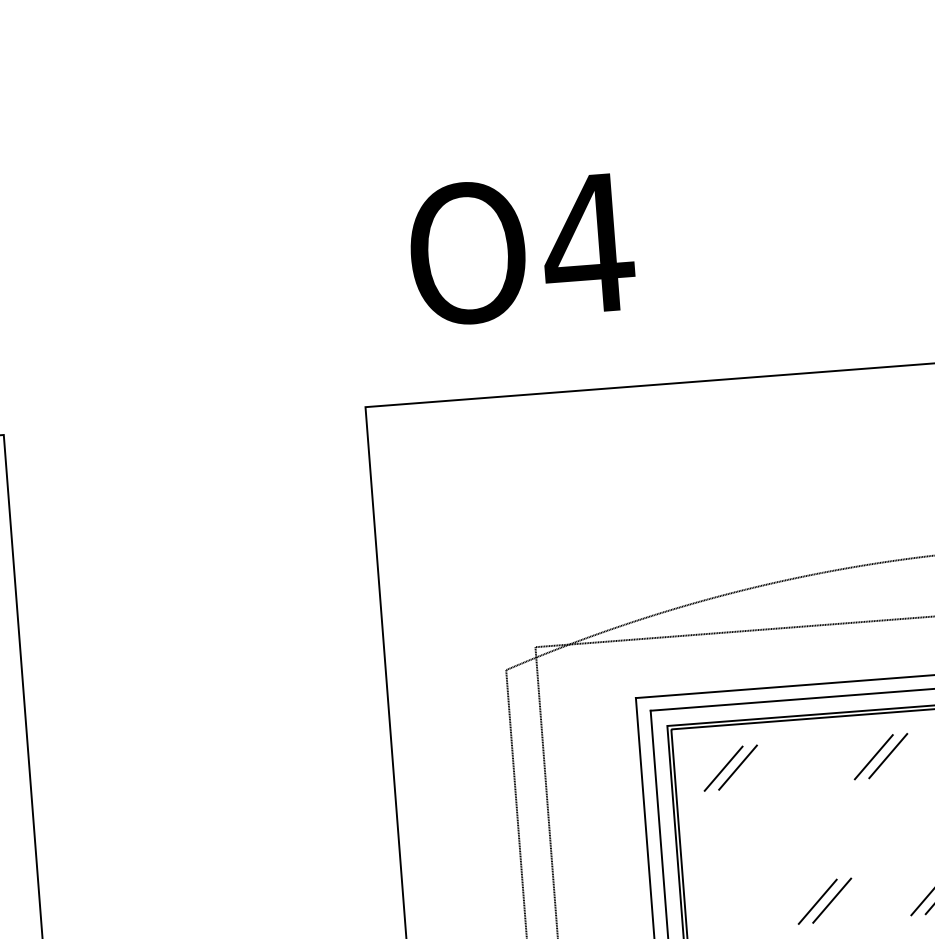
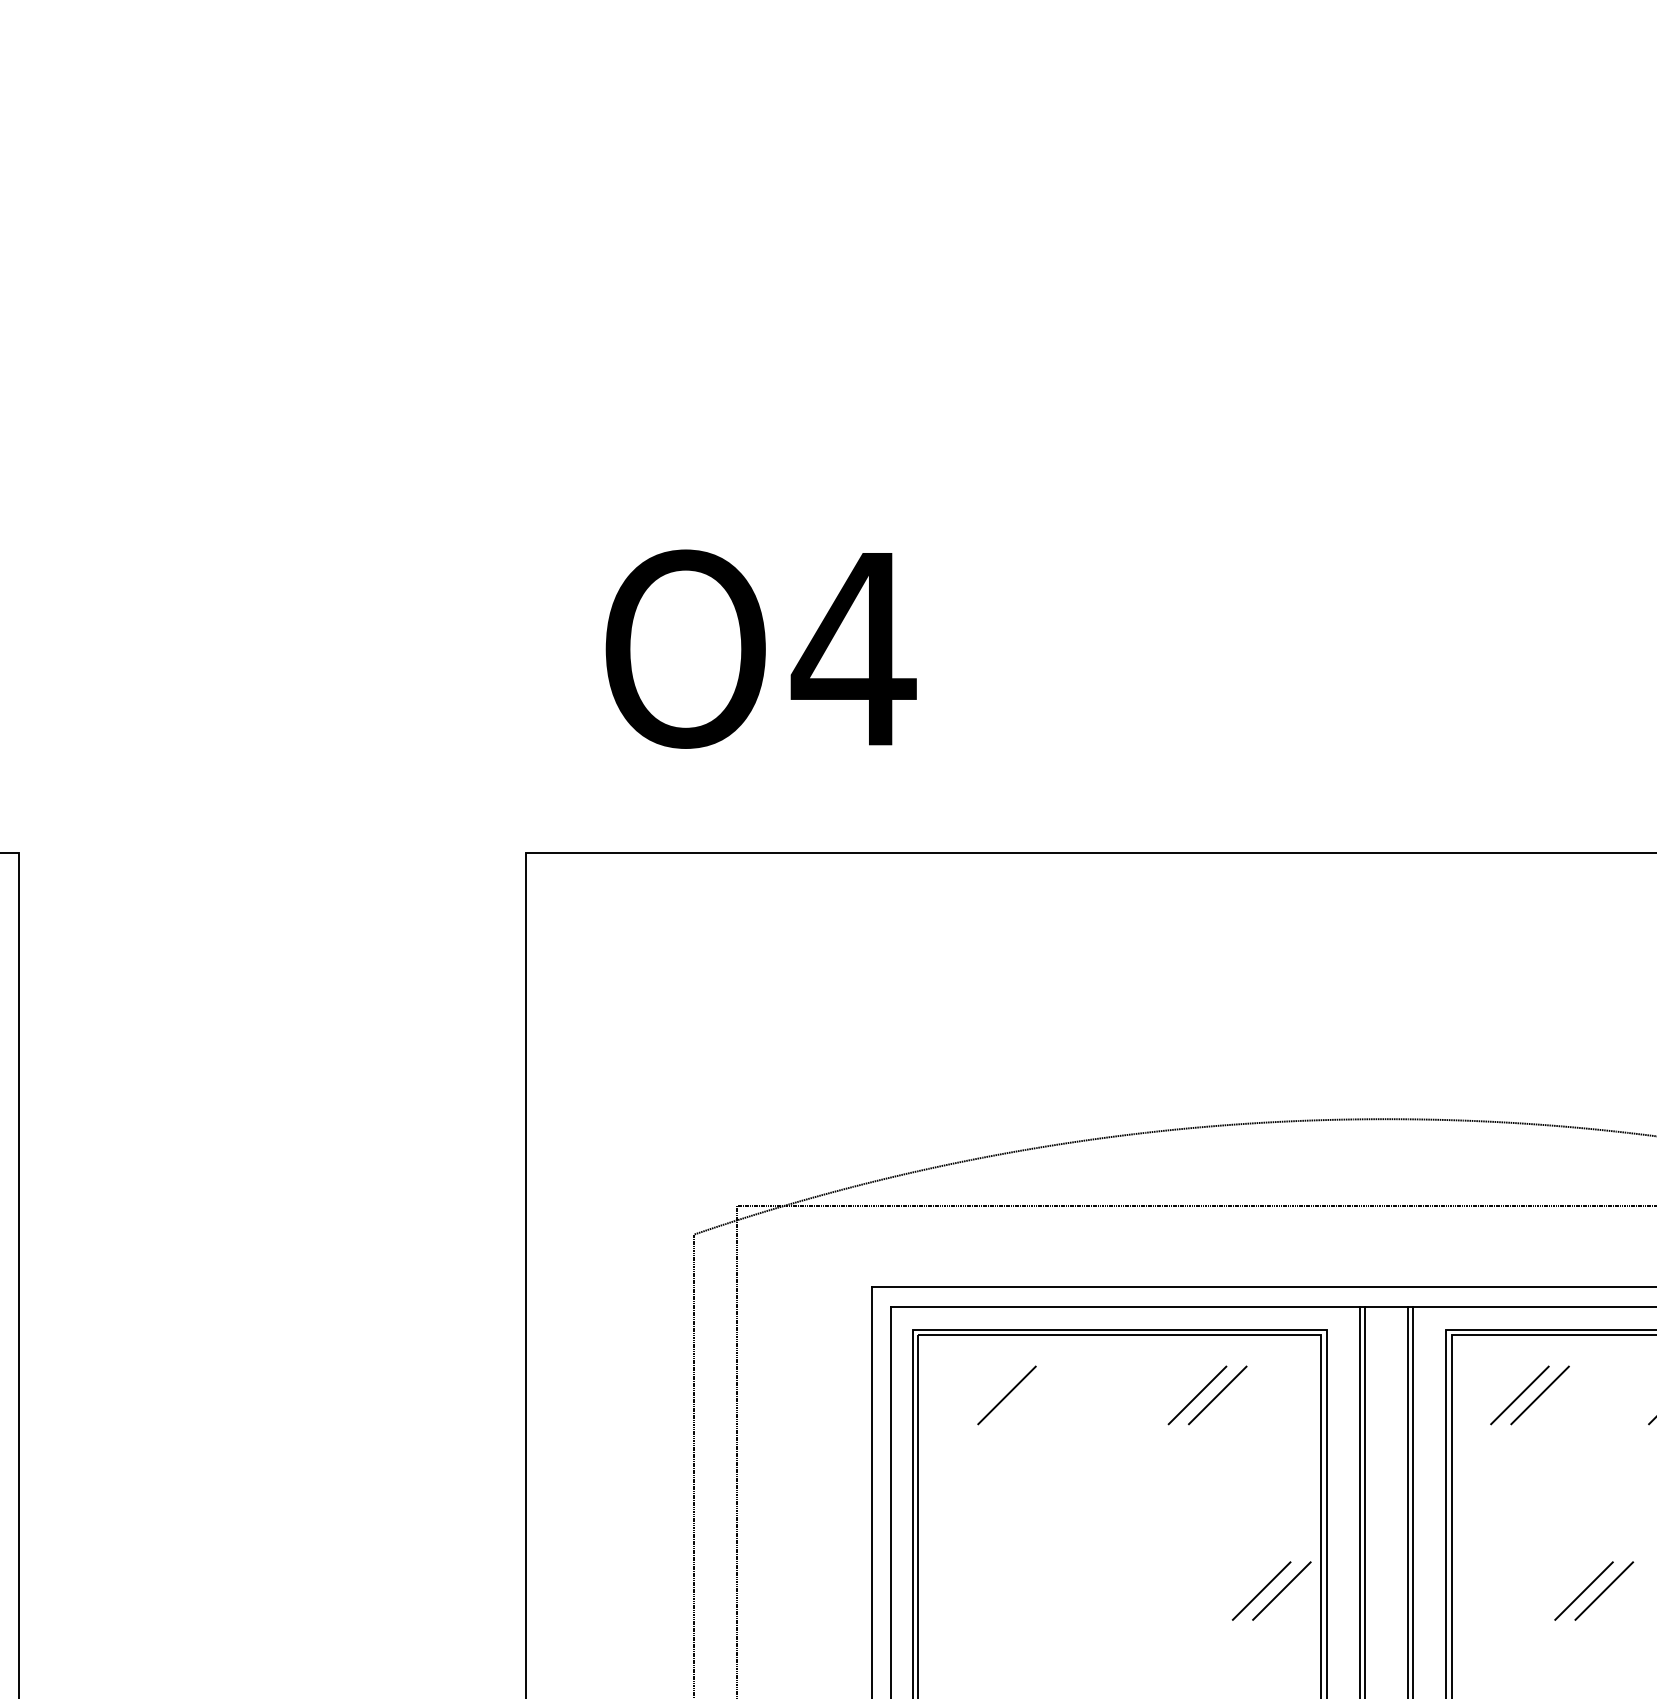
line: (723, 768) -> (986, 1395), removed
line: (831, 900) -> (1123, 1590), removed
line: (817, 901) -> (1103, 1590), removed

